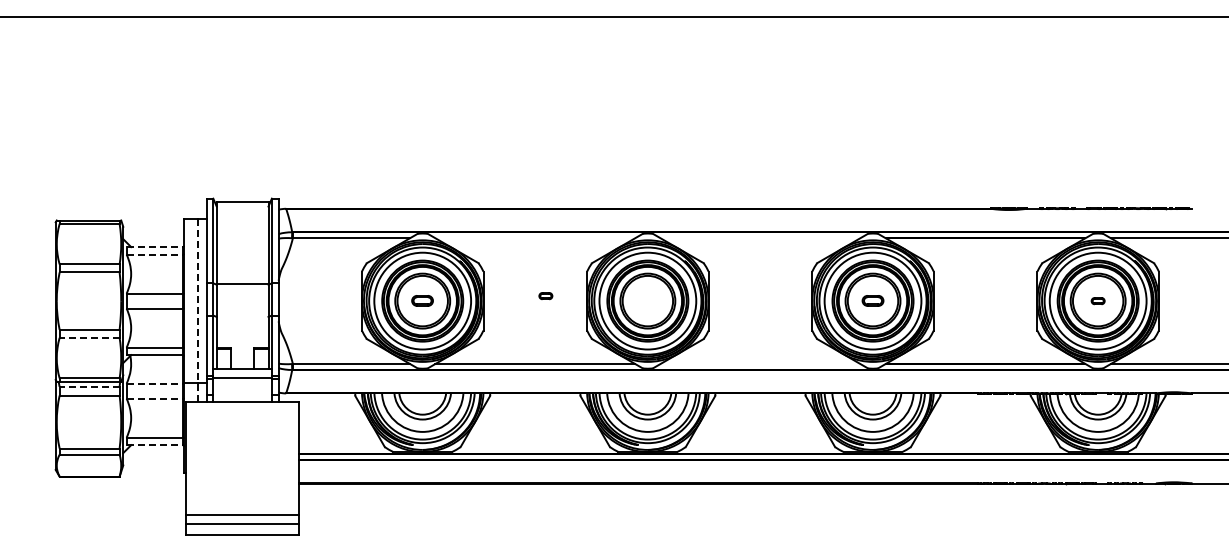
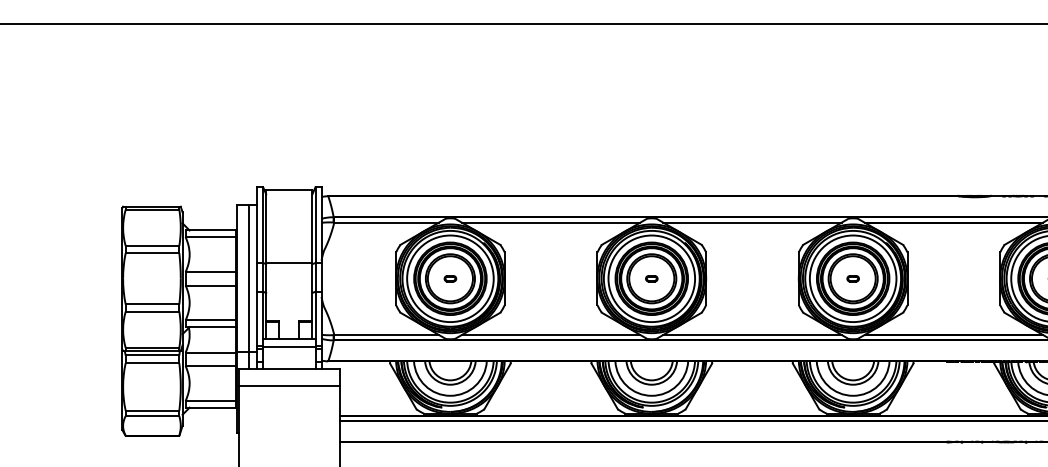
line: (535, 238) -> (551, 222), added
line: (760, 238) -> (752, 222), added
line: (155, 247) -> (211, 230), dashed -> solid
line: (155, 254) -> (211, 237), dashed -> solid
part: (545, 296) -> (651, 279), moved
part: (422, 301) -> (450, 279), size x0.62
part: (872, 301) -> (852, 279), size x0.62
line: (197, 310) -> (248, 287), dashed -> solid
line: (89, 337) -> (152, 311), dashed -> solid
line: (760, 363) -> (752, 334), added
line: (155, 383) -> (211, 352), dashed -> solid
line: (89, 386) -> (152, 355), dashed -> solid
line: (155, 398) -> (211, 365), dashed -> solid
line: (242, 420) -> (289, 385), added
line: (155, 445) -> (211, 407), dashed -> solid

